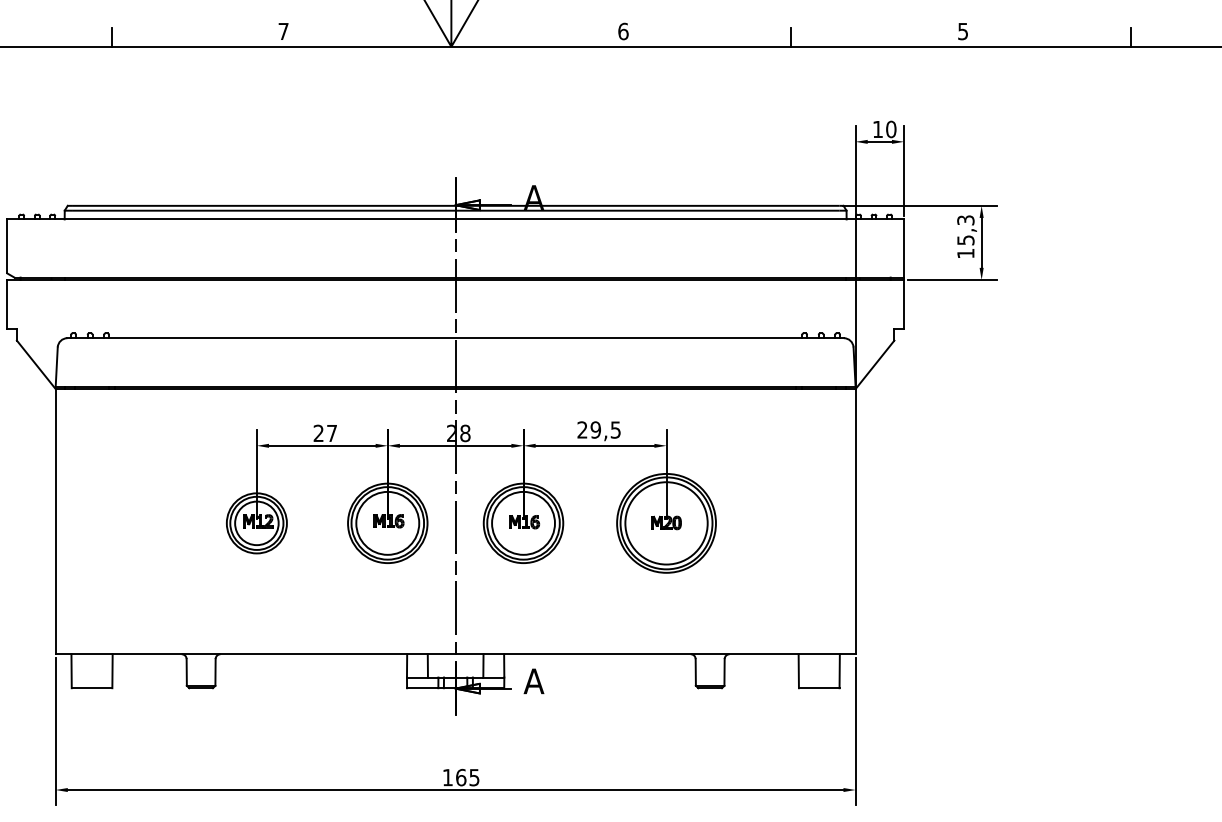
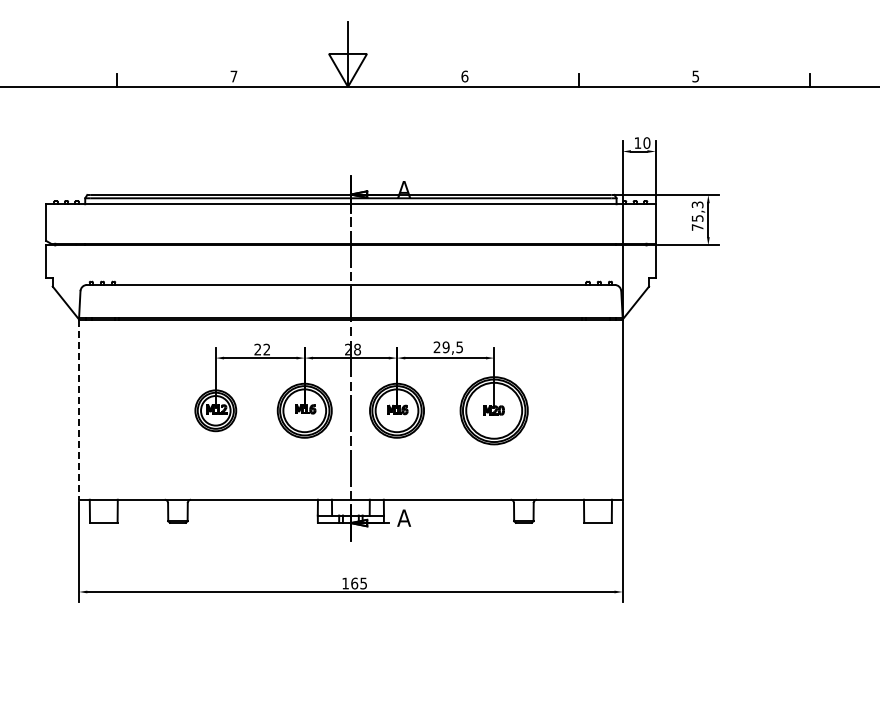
text: (965, 253) -> (697, 227), 15,3 -> 75,3
text: (331, 433) -> (266, 349), 27 -> 22
line: (56, 522) -> (79, 410), solid -> dashed

